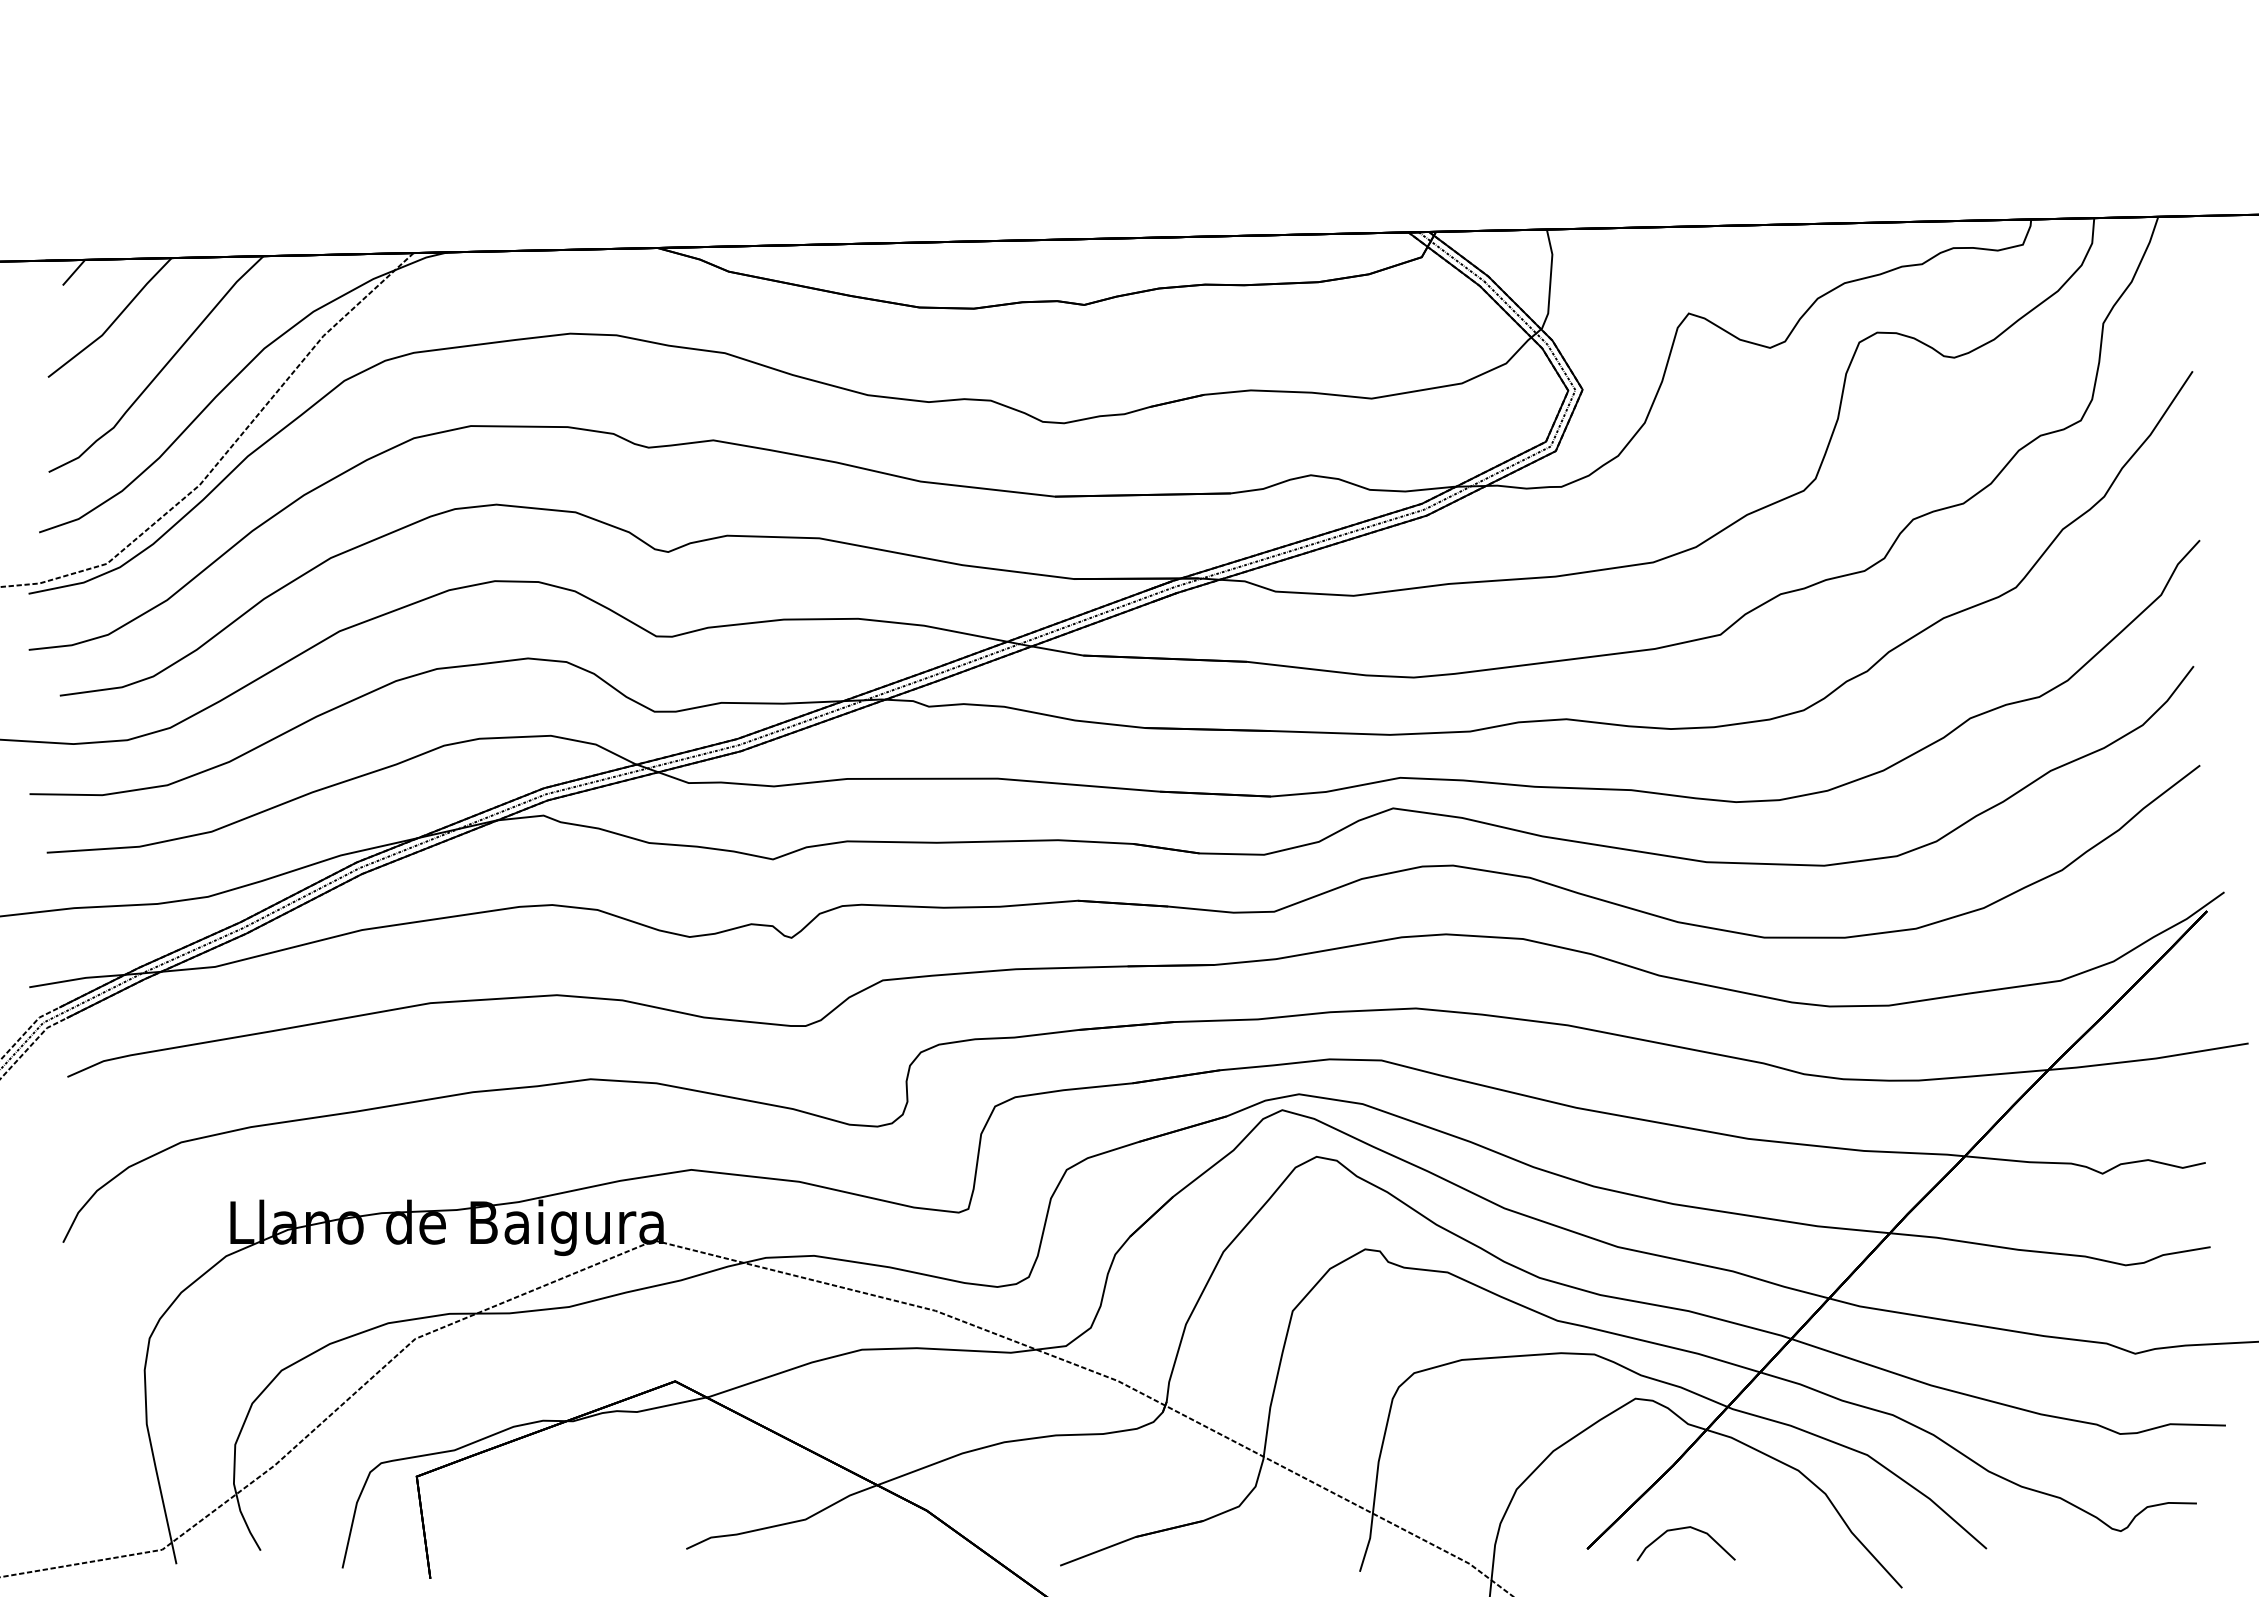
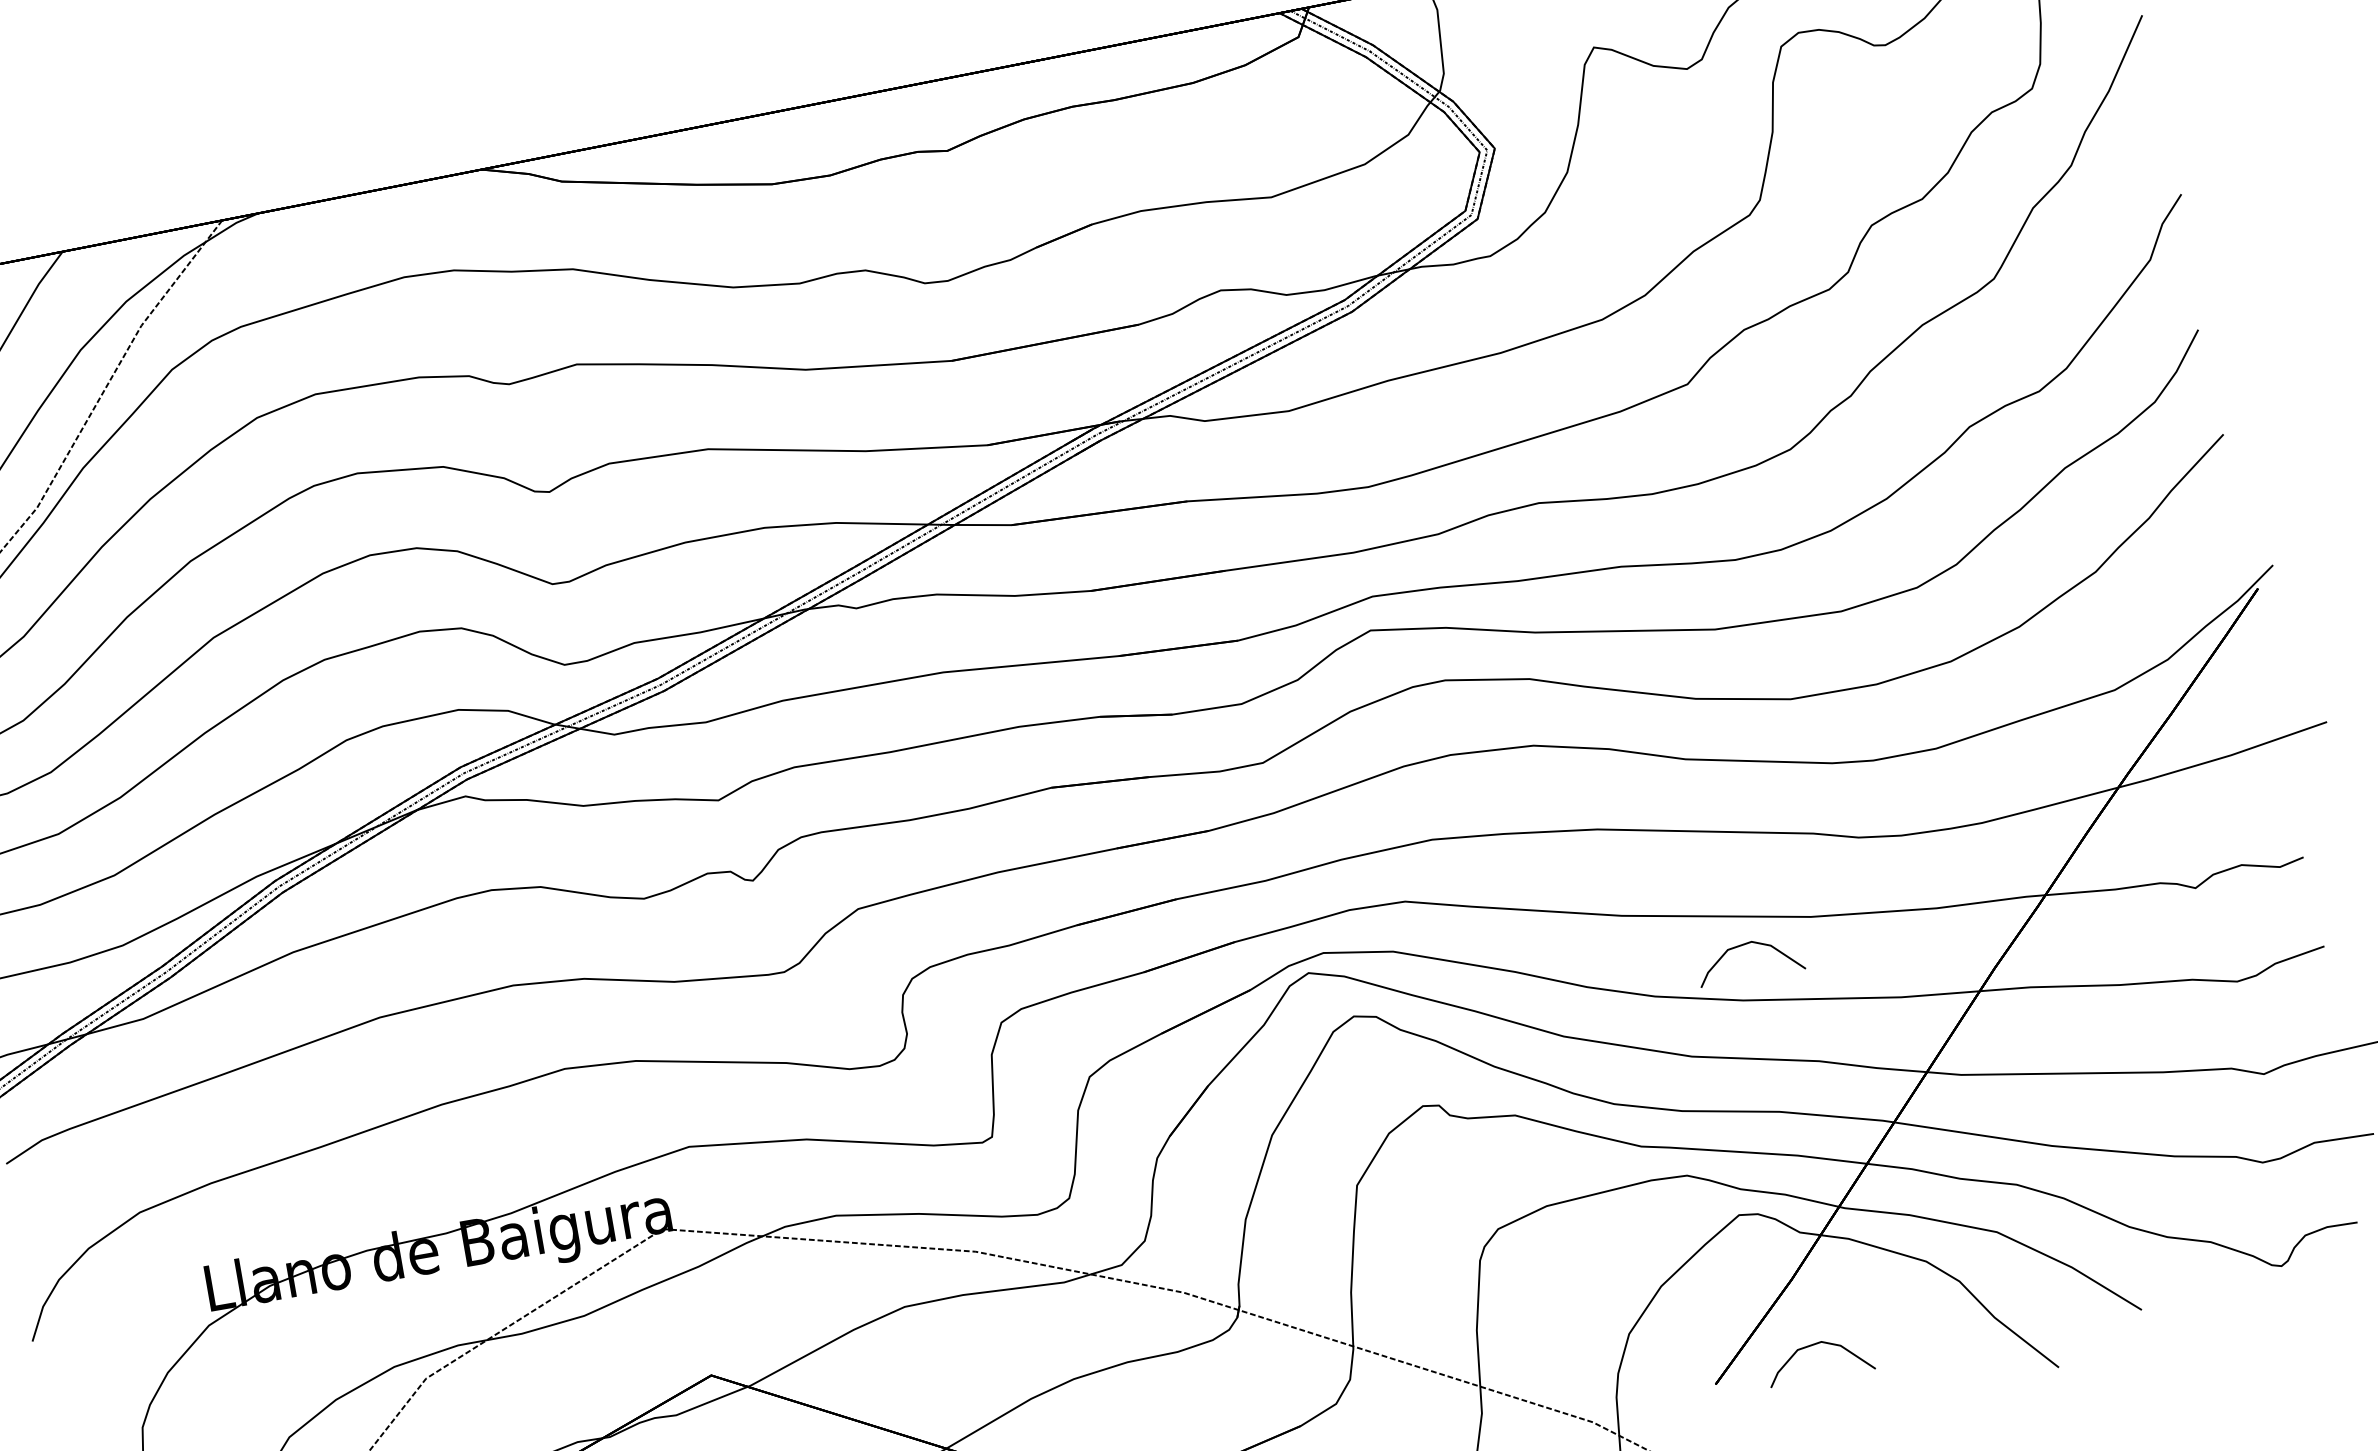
part: (1682, 1154) -> (1743, 945), added

